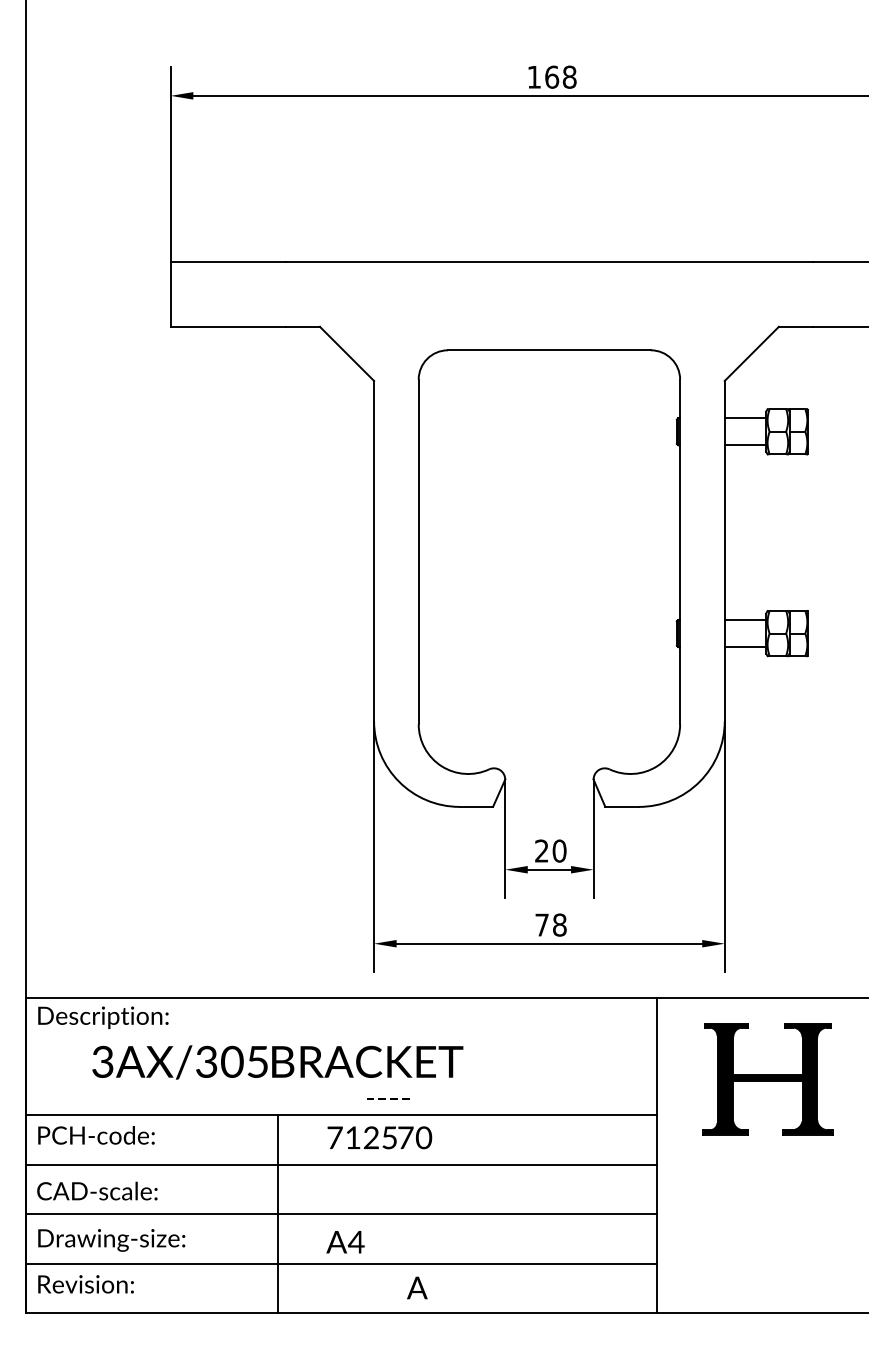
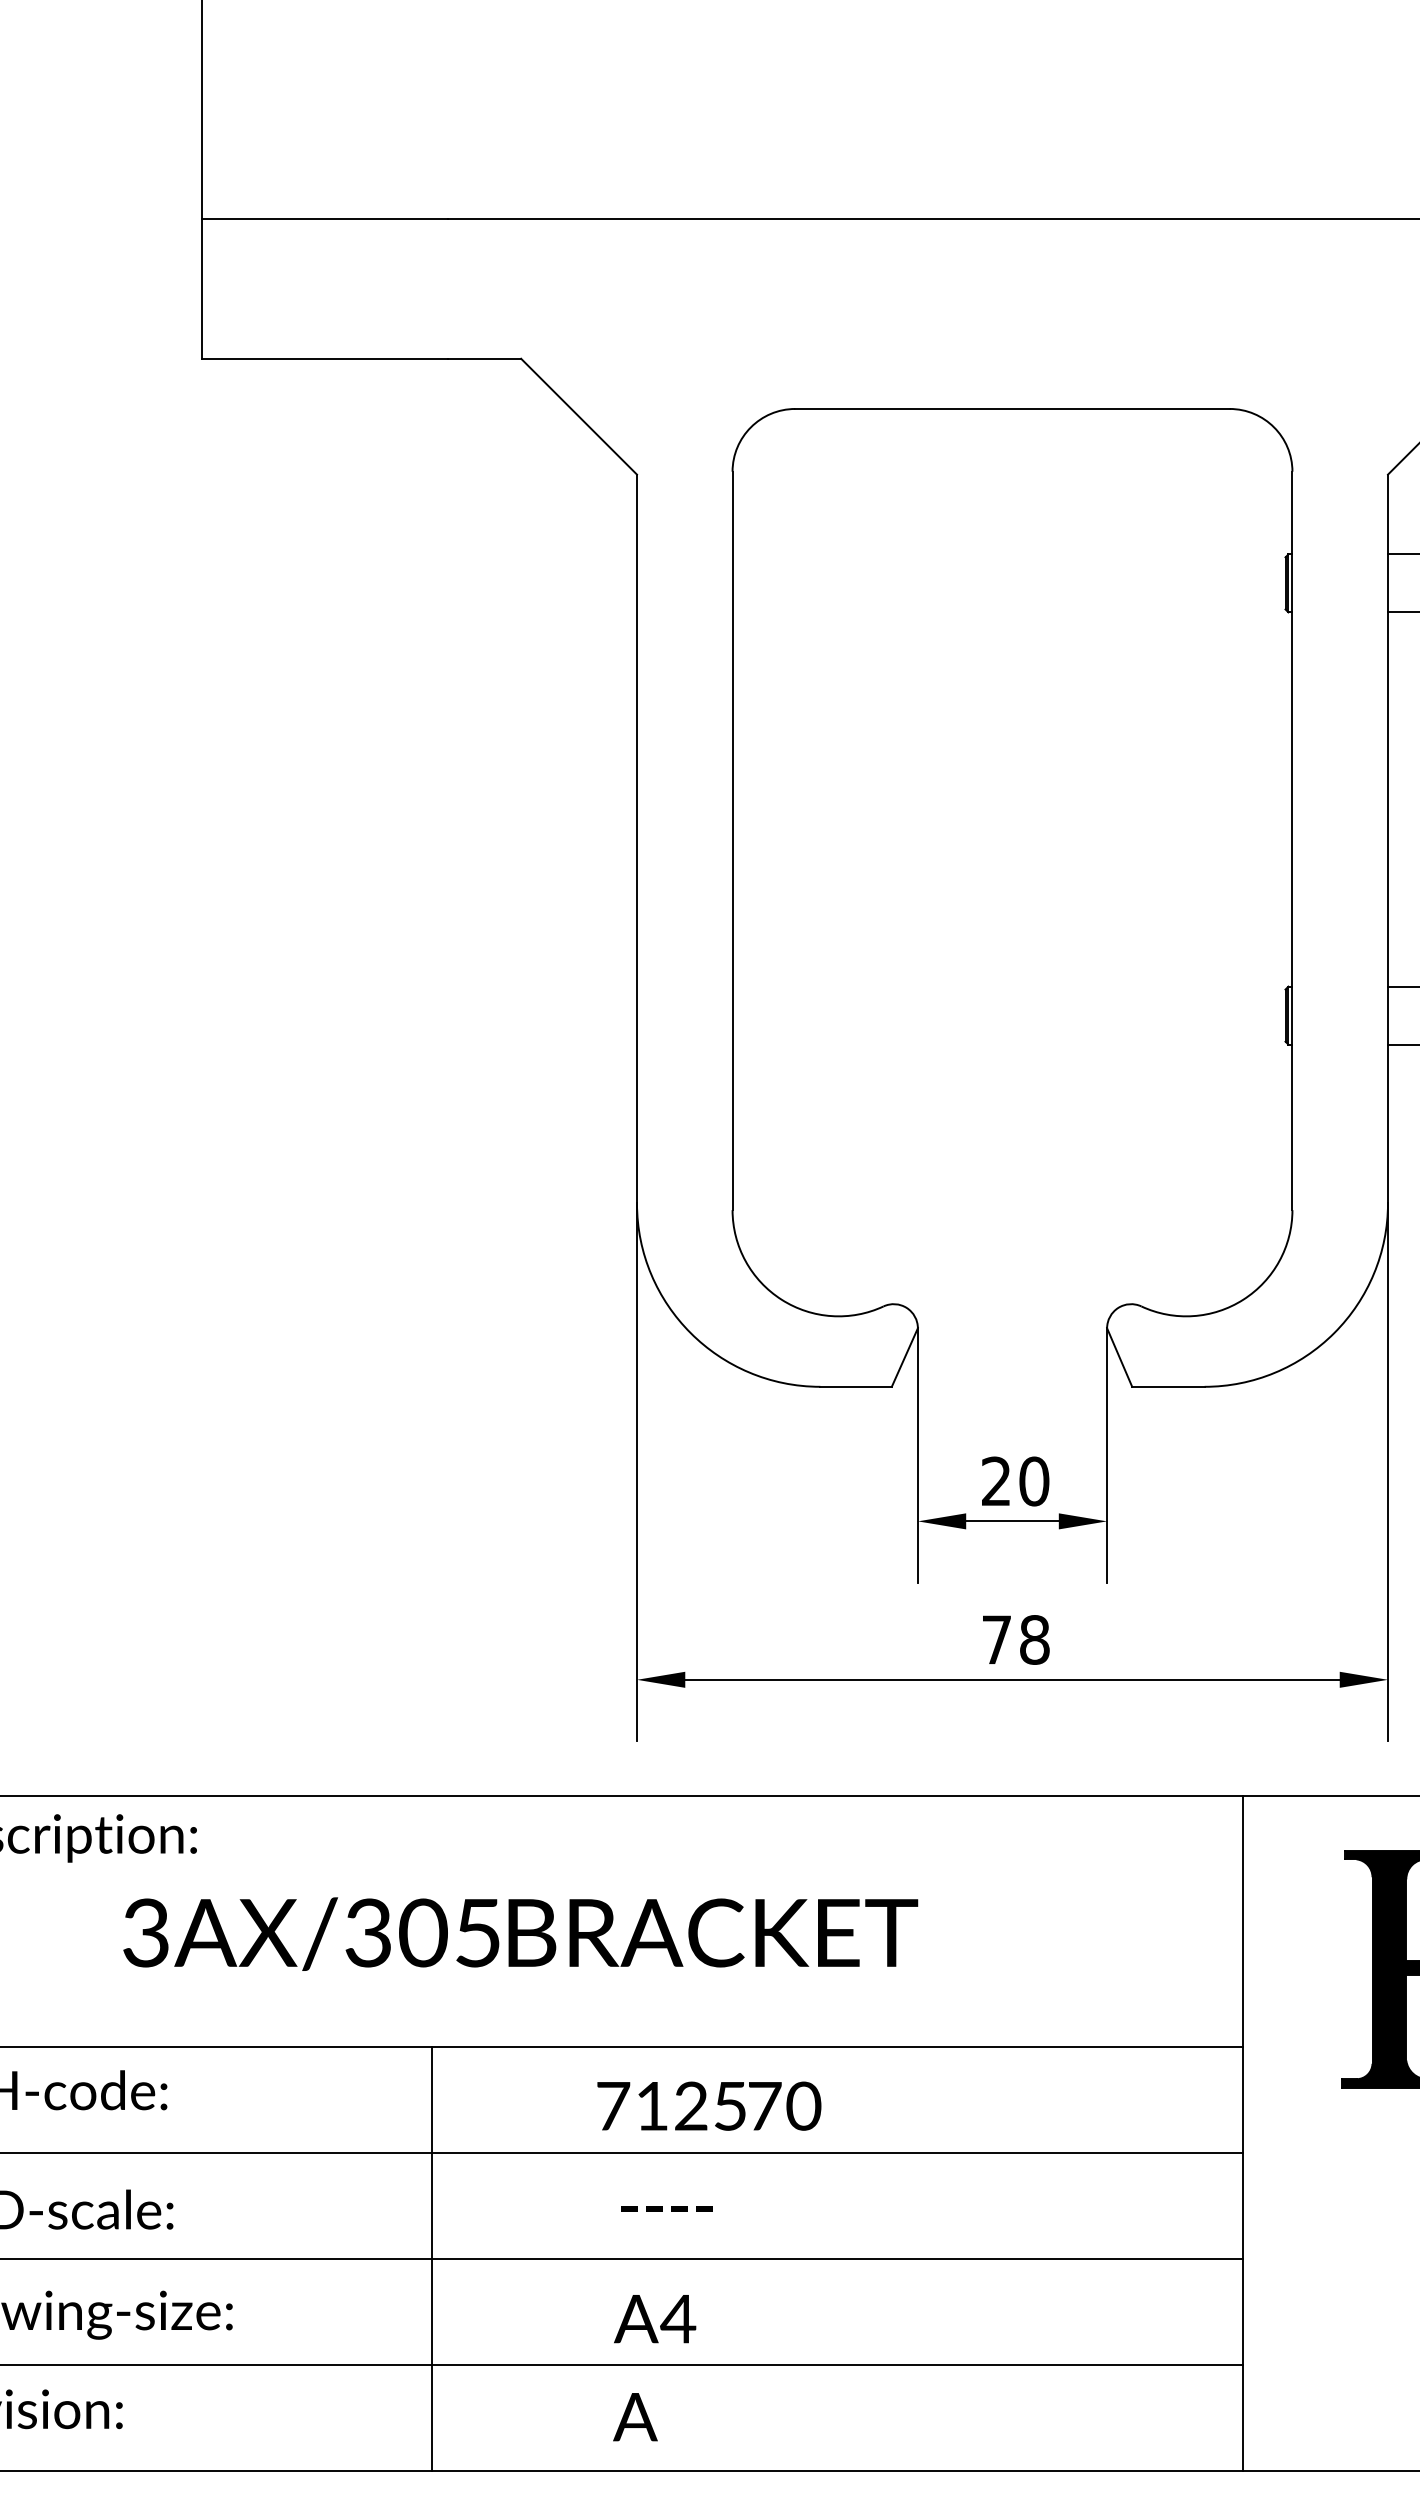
text: (277, 1062) -> (520, 1934), moved
text: (388, 1098) -> (667, 2208), moved
text: (379, 1137) -> (708, 2105), moved
text: (345, 1242) -> (655, 2319), moved
text: (417, 1287) -> (635, 2416), moved

